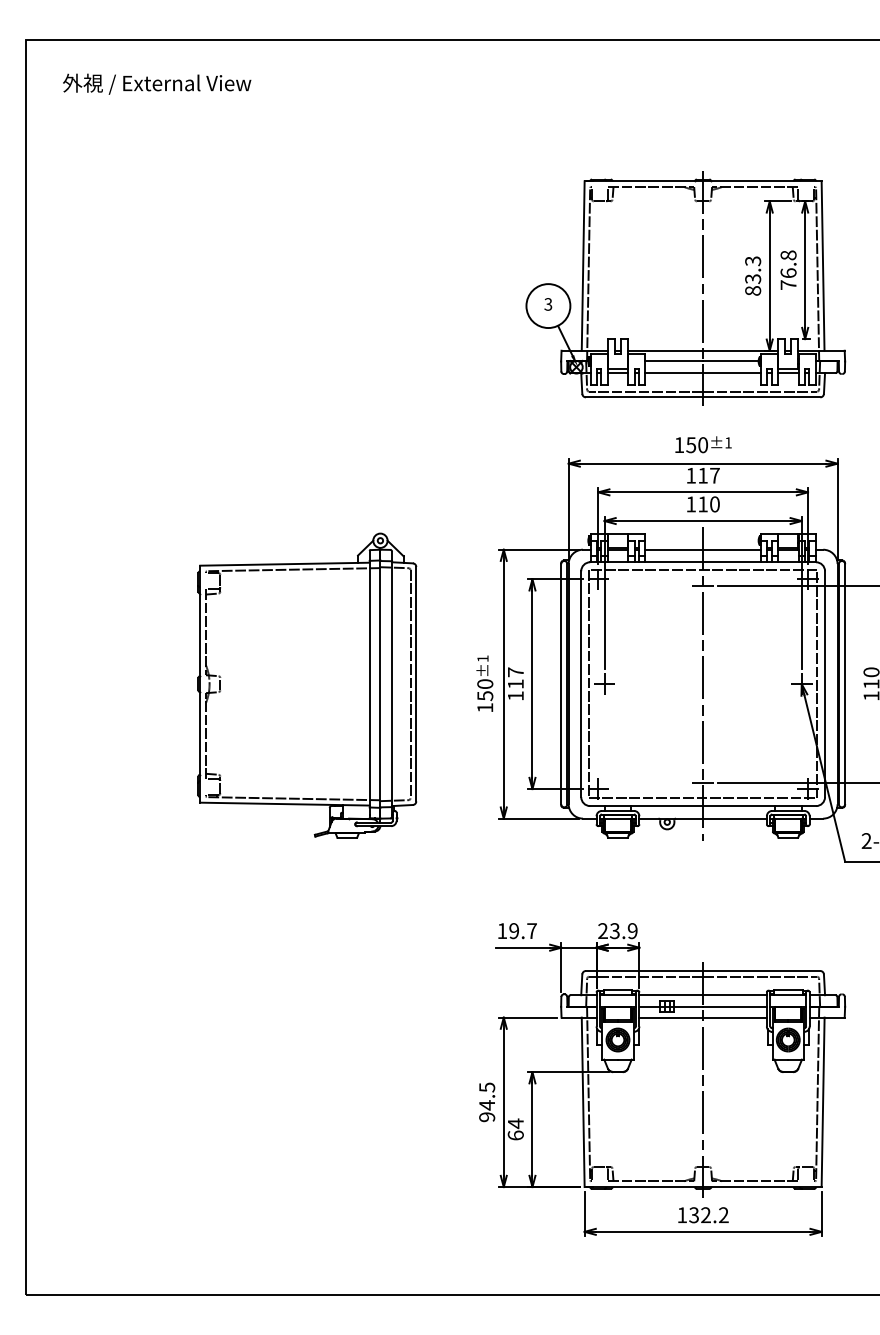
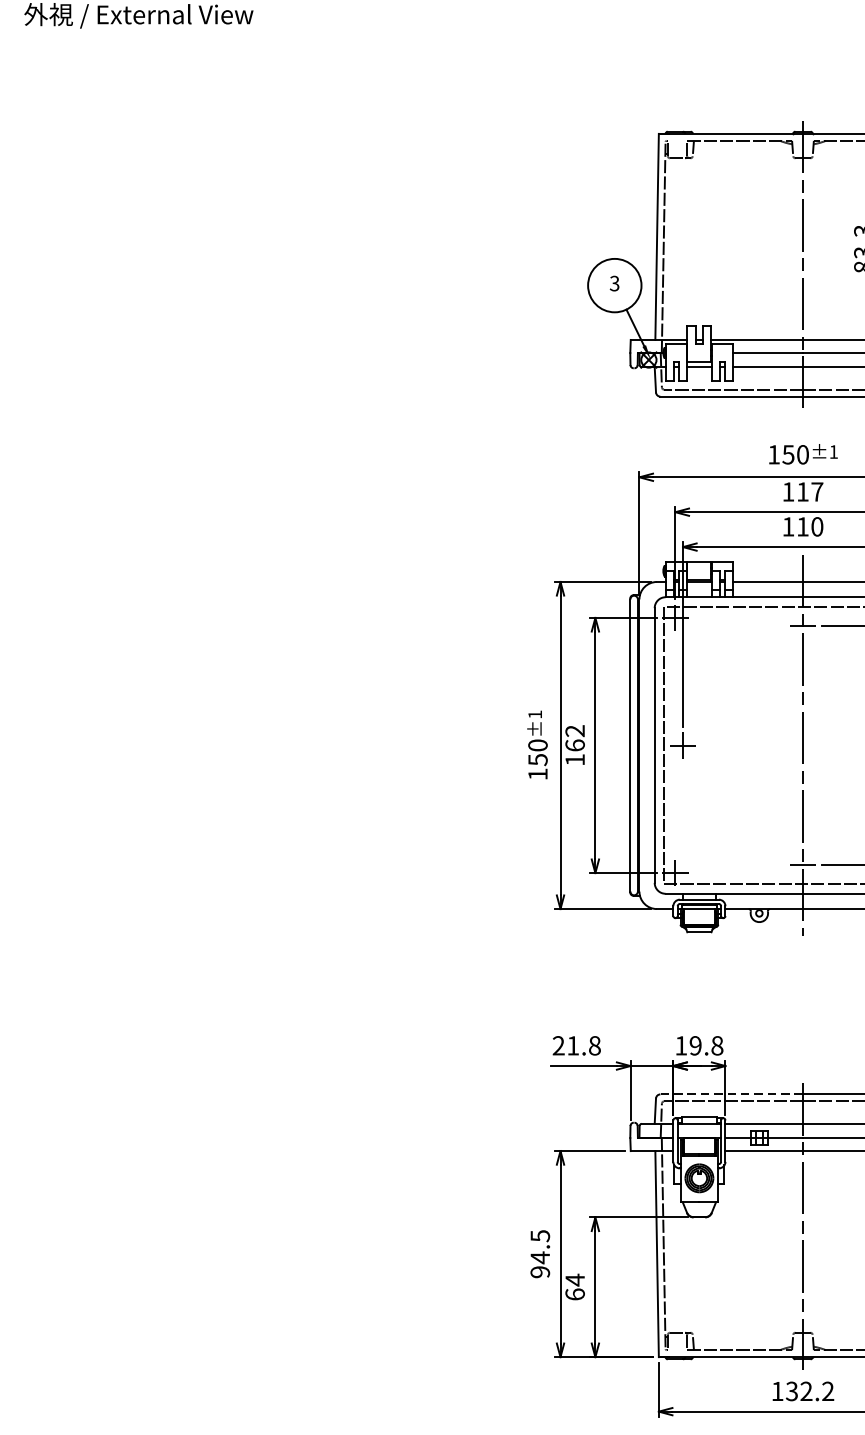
text: (515, 677) -> (574, 737), 117 -> 162
part: (307, 685) -> (321, 747), removed
text: (516, 931) -> (575, 1046), 19.7 -> 21.8
text: (617, 931) -> (698, 1046), 23.9 -> 19.8
line: (644, 971) -> (731, 1094), solid -> dashed

